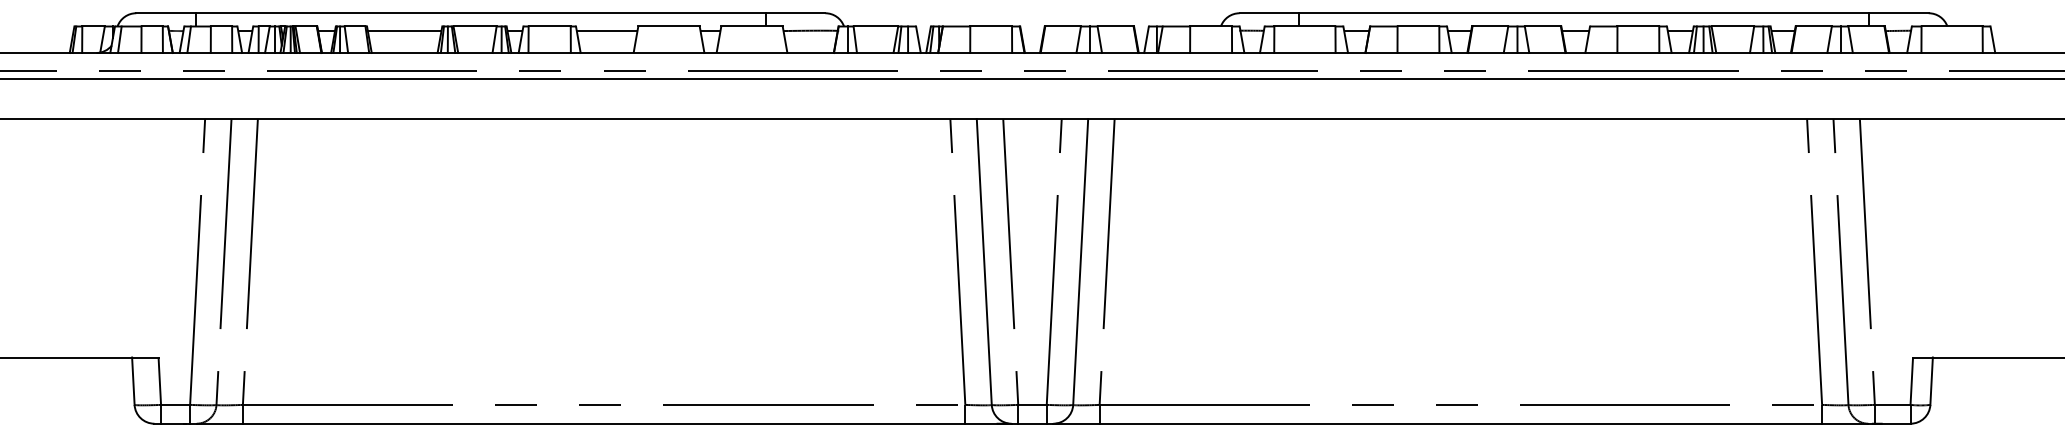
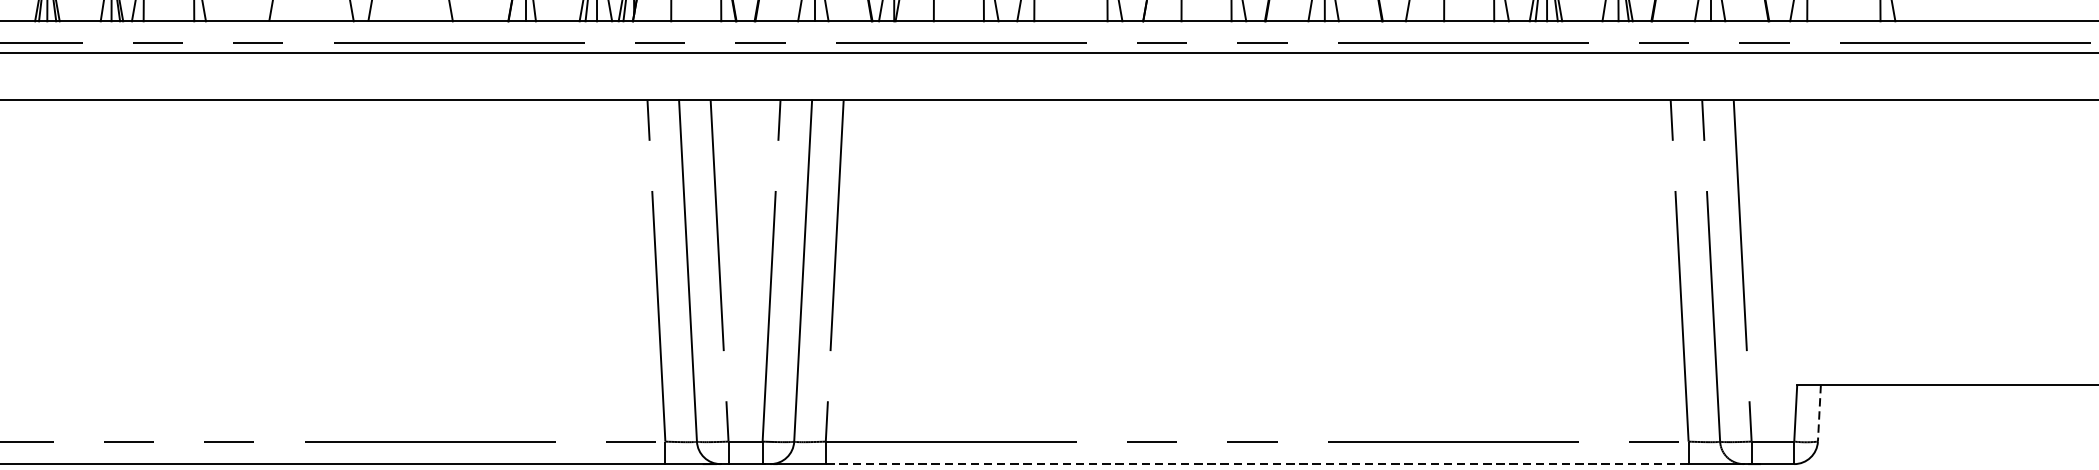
line: (1931, 381) -> (1819, 413), solid -> dashed
line: (1460, 423) -> (1256, 463), solid -> dashed

